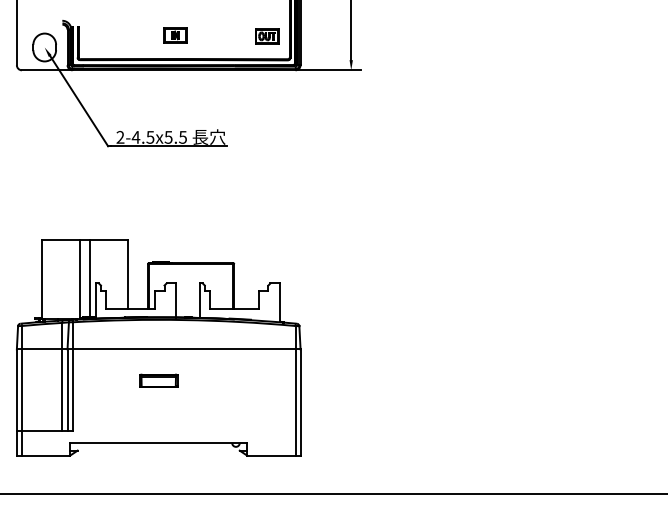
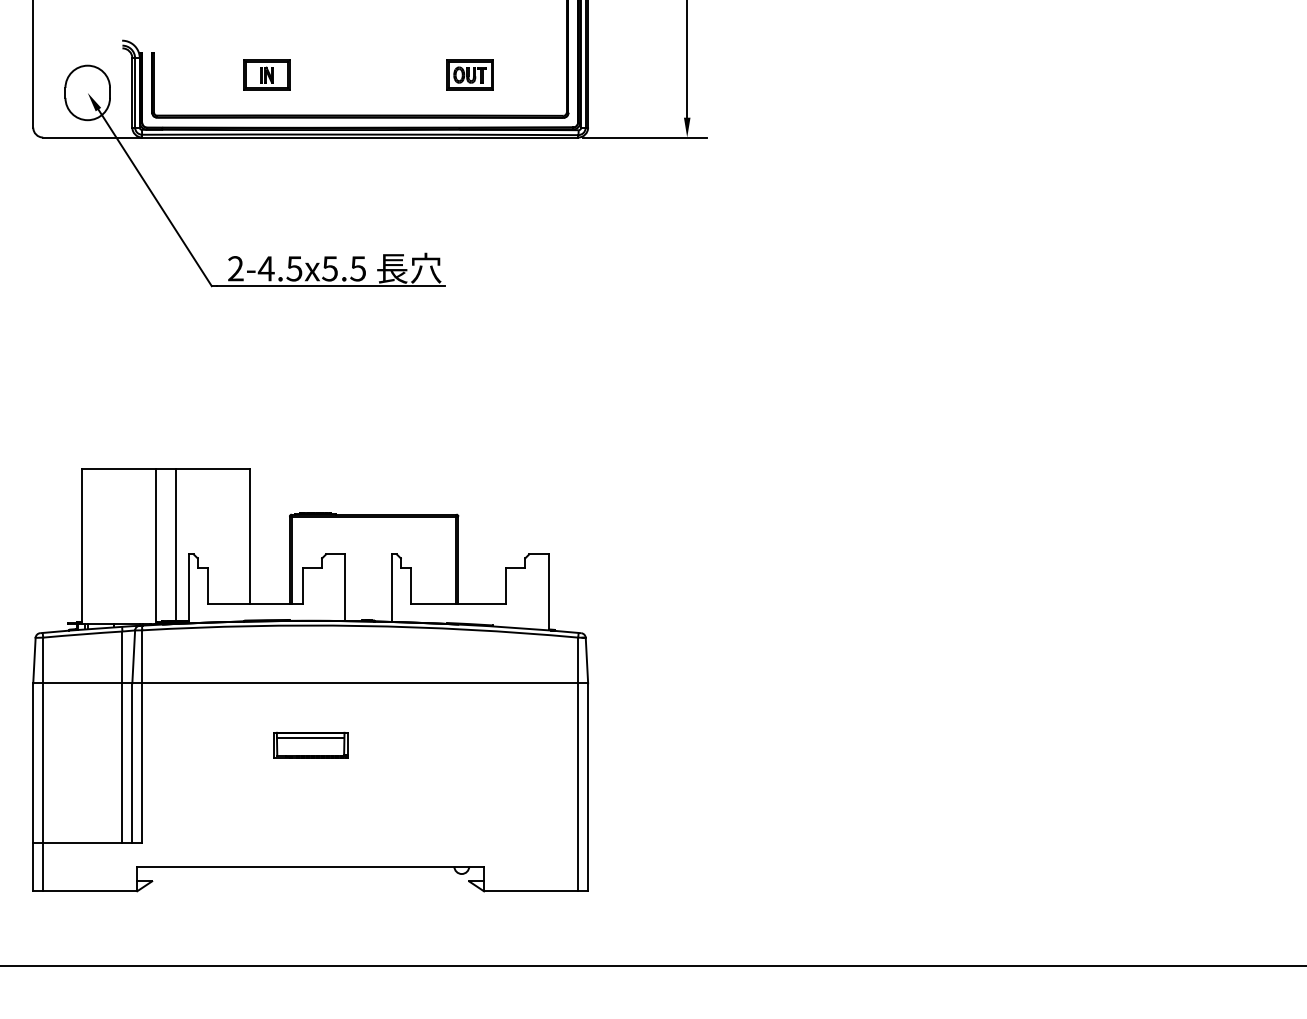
part: (175, 35) -> (267, 75), moved
part: (267, 36) -> (470, 75), moved

